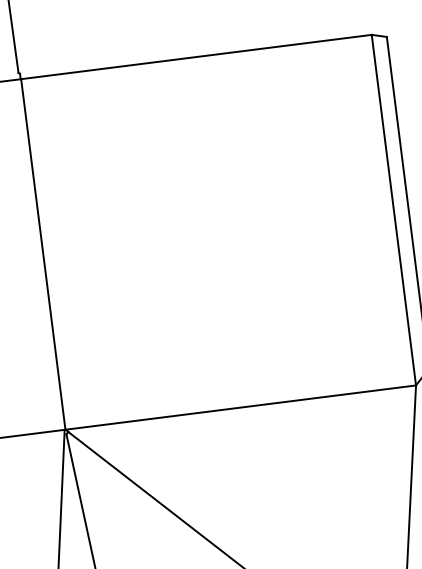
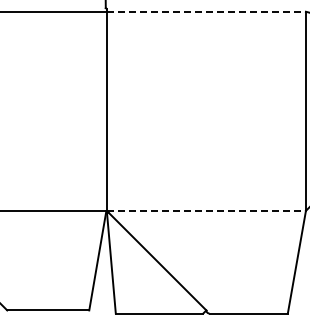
line: (196, 56) -> (206, 11), solid -> dashed
line: (240, 406) -> (206, 210), solid -> dashed

